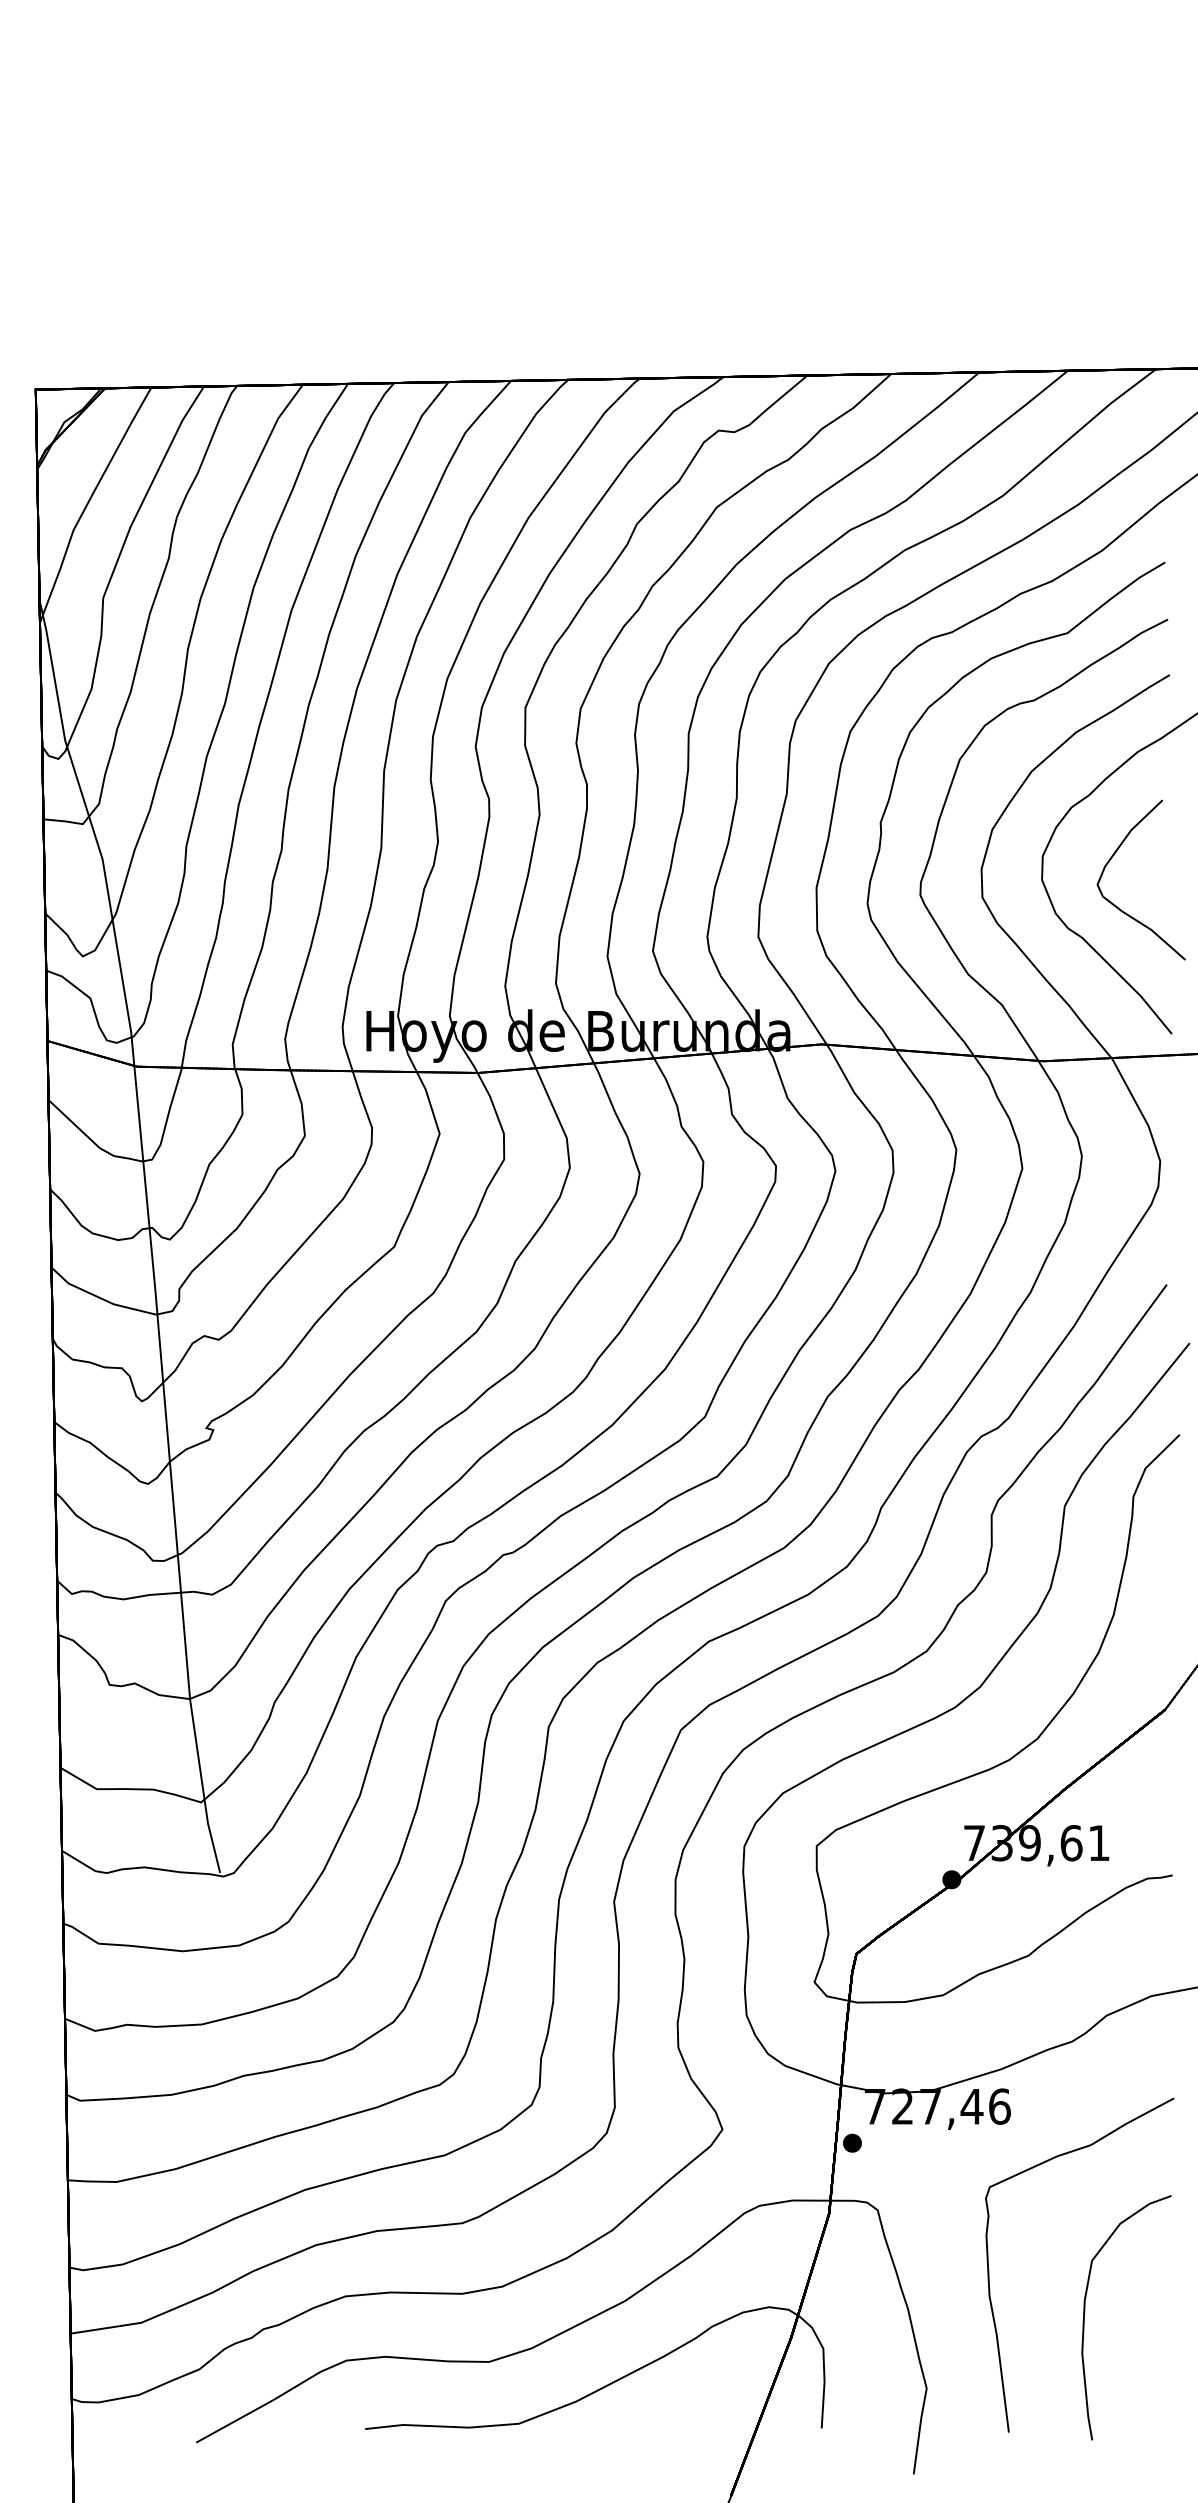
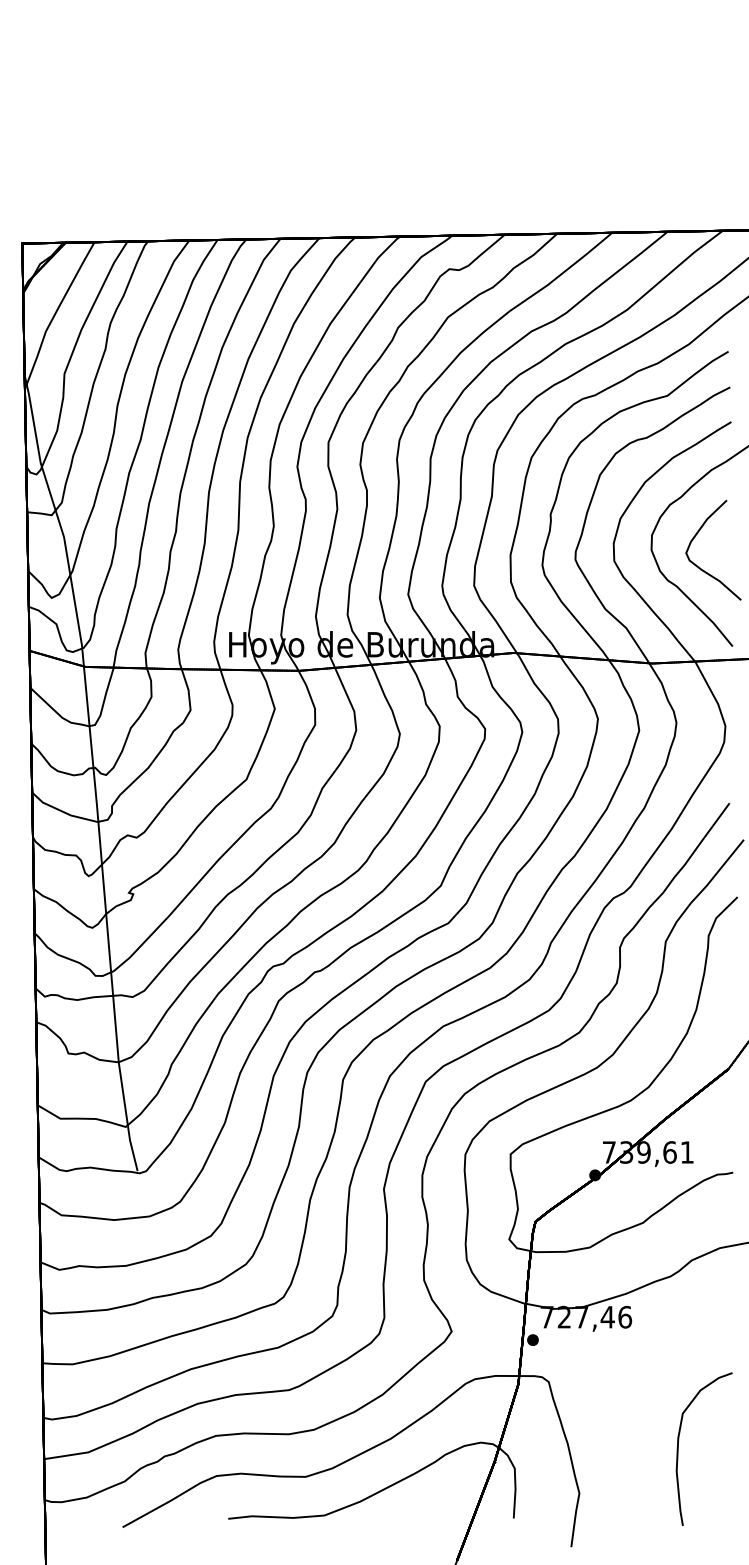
curve: (990, 2279) -> (619, 1425), removed

